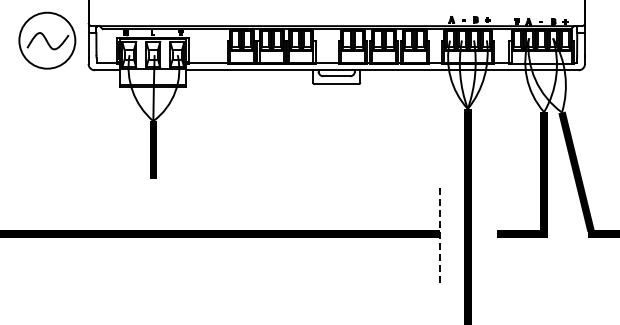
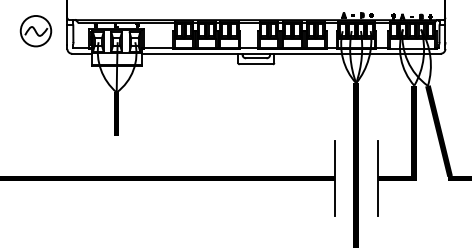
part: (47, 40) -> (36, 31), size x0.71
line: (440, 233) -> (335, 178), dashed -> solid
line: (496, 233) -> (378, 178), added

